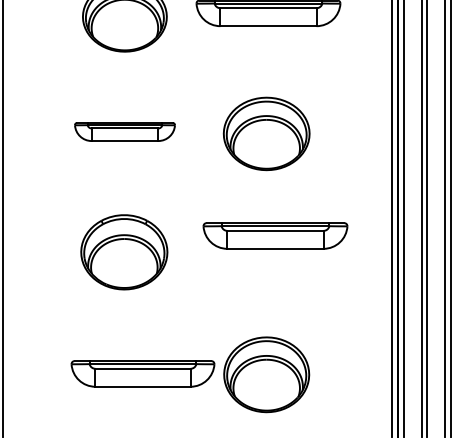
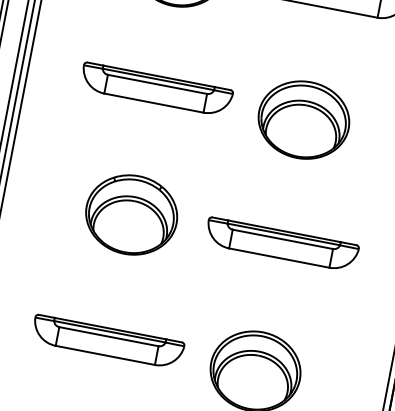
part: (124, 131) -> (156, 89), size x1.43
part: (275, 235) -> (281, 244), moved
part: (142, 373) -> (107, 341), moved

